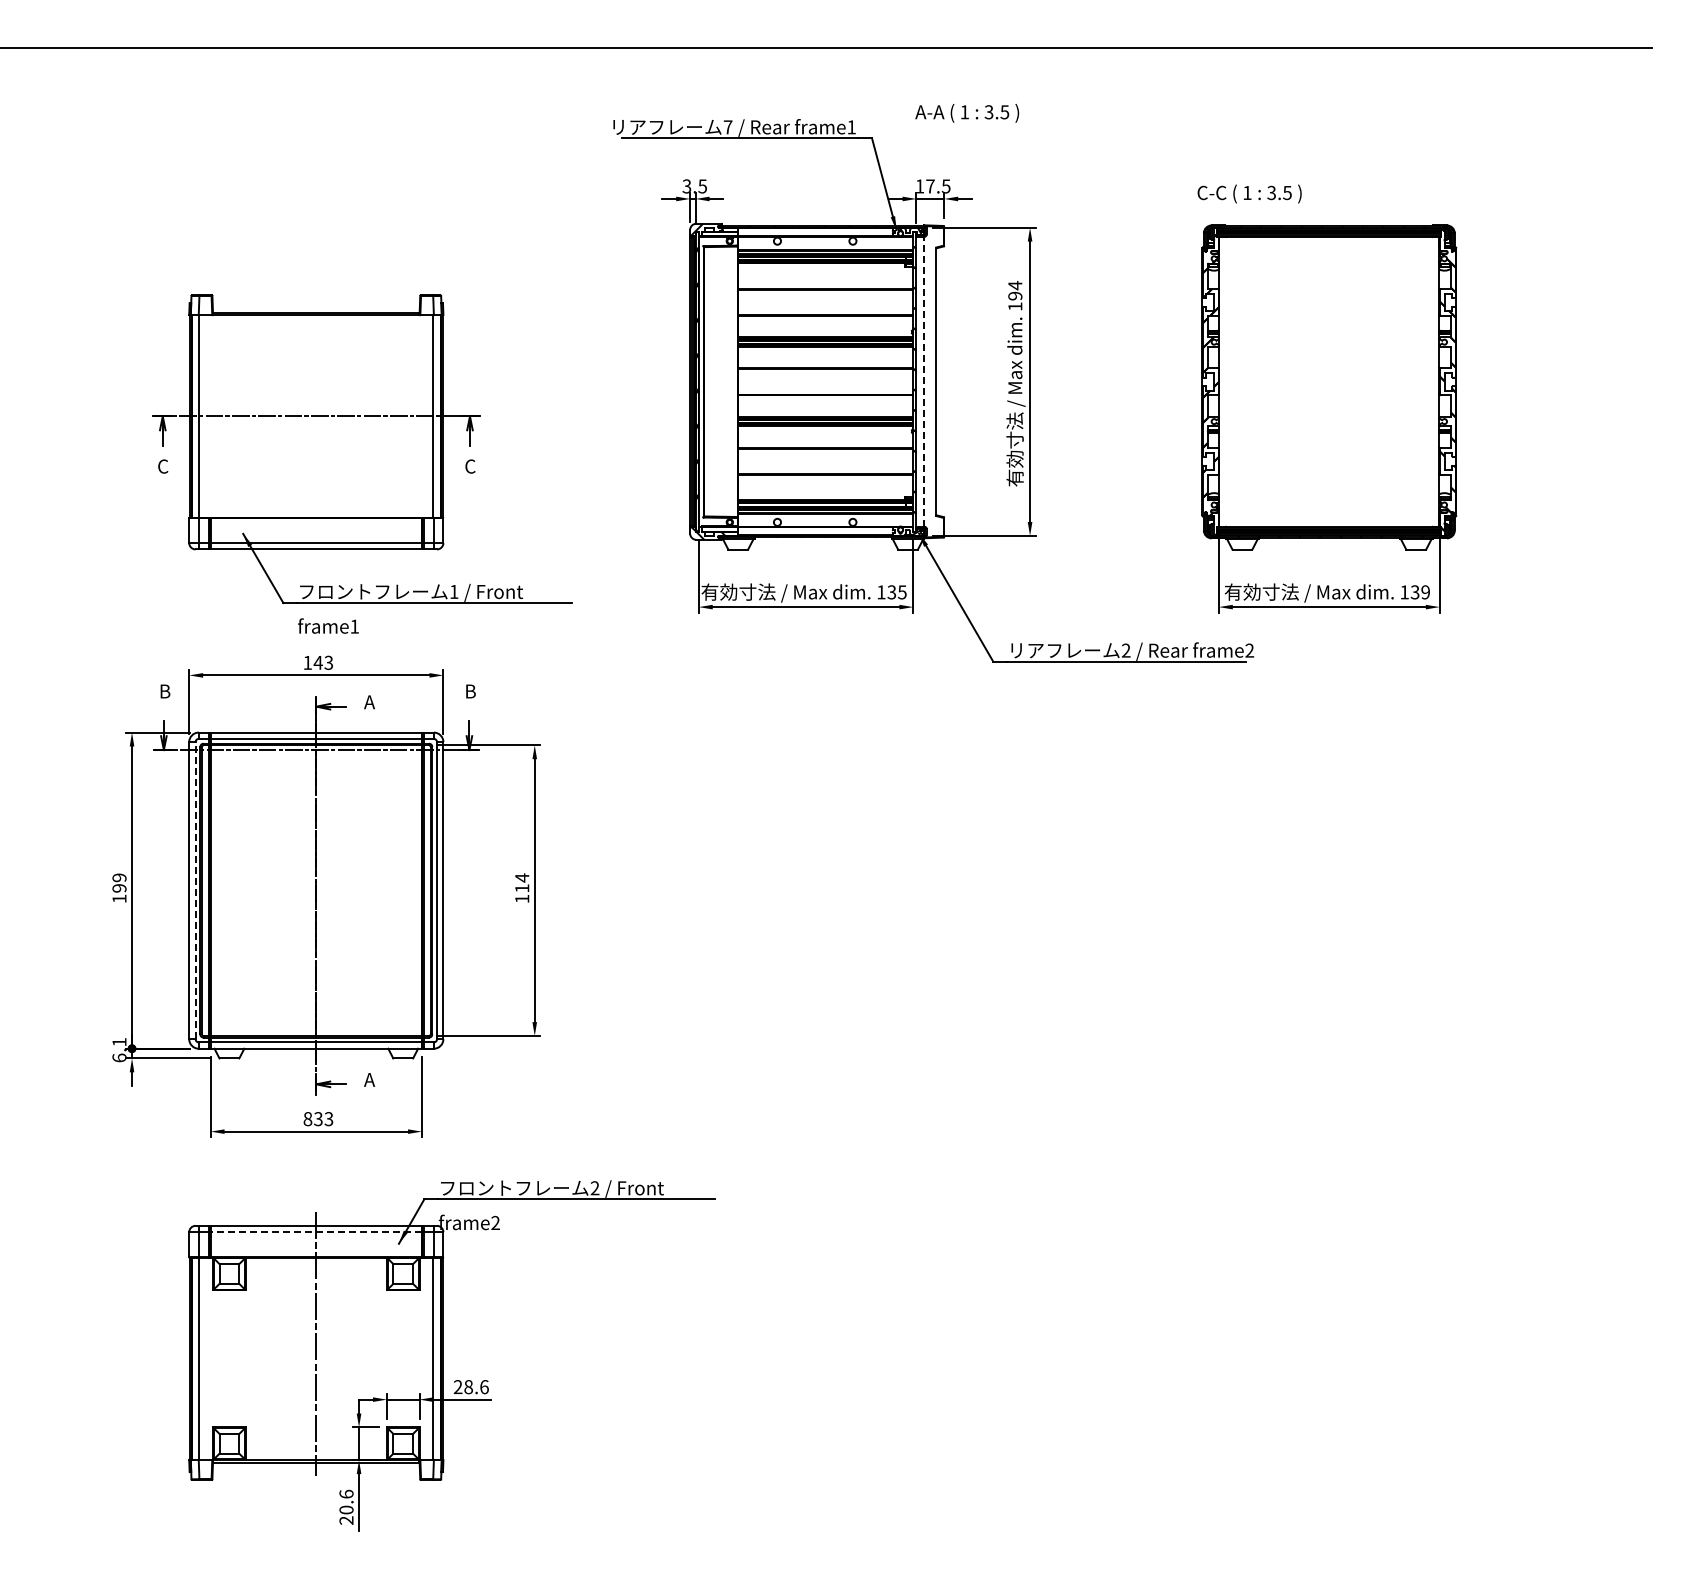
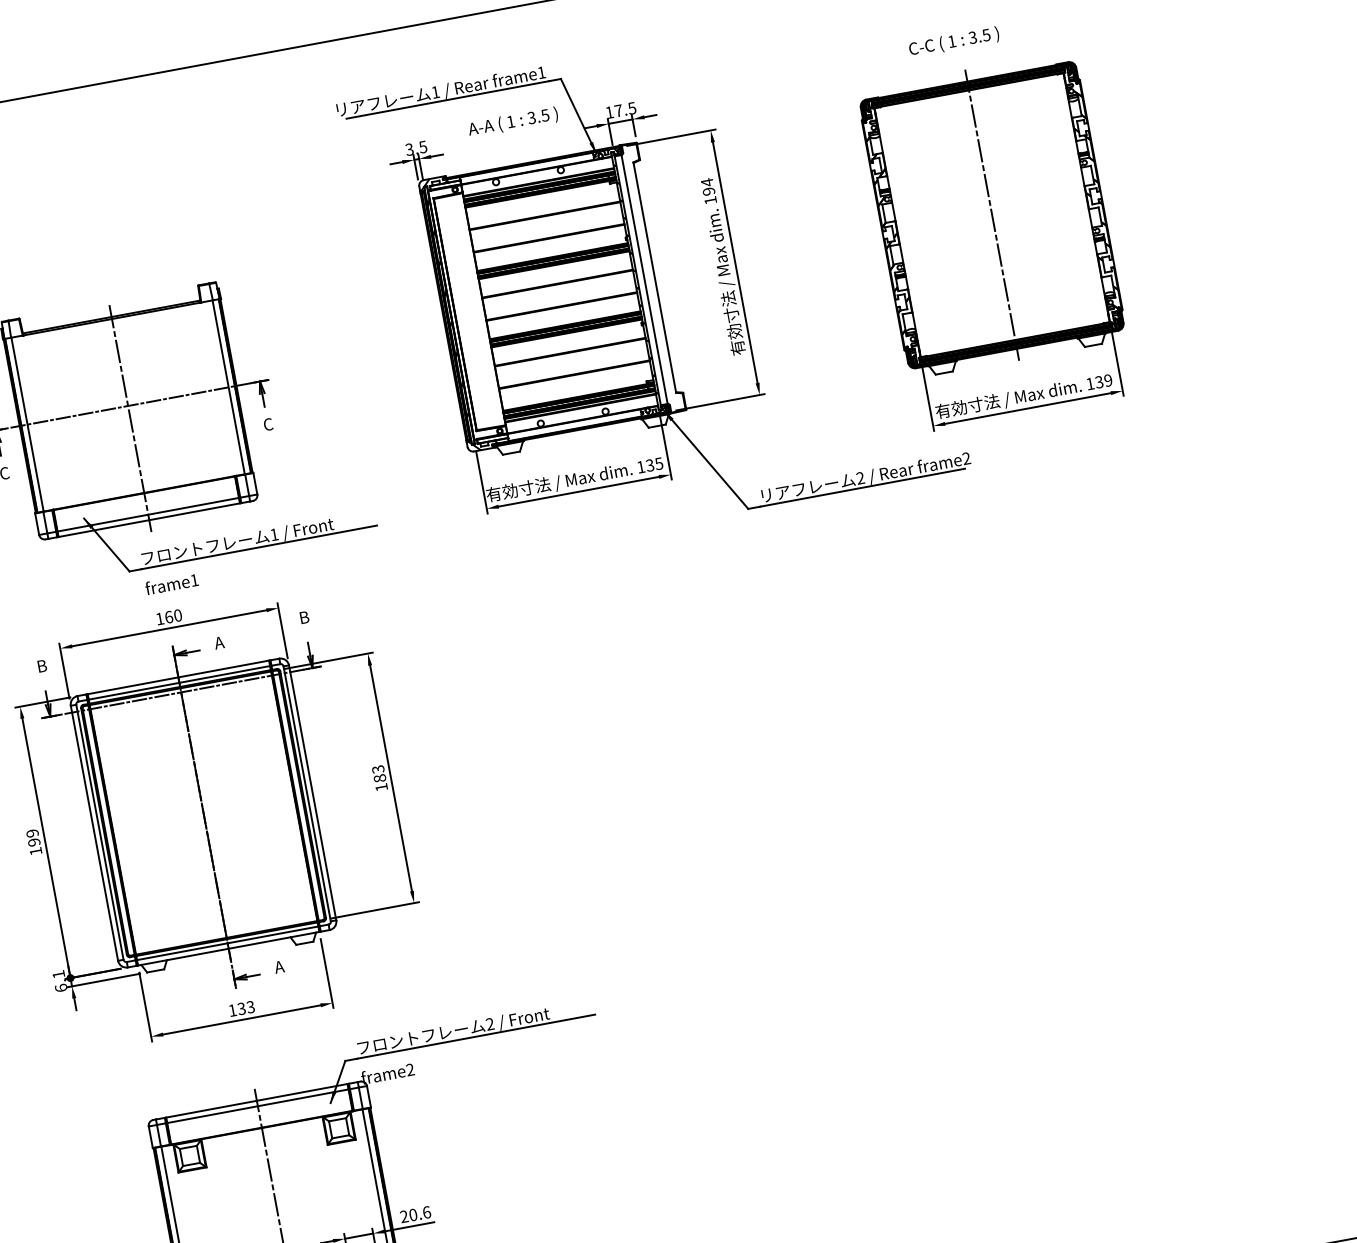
text: (967, 113) -> (513, 122), moved
text: (727, 127) -> (435, 92), 7 -> 1
text: (1249, 193) -> (953, 41), moved
line: (924, 381) -> (644, 279), dashed -> solid
line: (1329, 381) -> (992, 214), added
line: (316, 430) -> (130, 418), added
text: (323, 662) -> (173, 616), 143 -> 160
text: (522, 882) -> (379, 773), 114 -> 183
line: (195, 890) -> (99, 832), dashed -> solid
text: (307, 1119) -> (232, 1010), 833 -> 133
line: (316, 1232) -> (258, 1106), dashed -> solid
text: (468, 1386) -> (413, 1214), 28.6 -> 20.6

